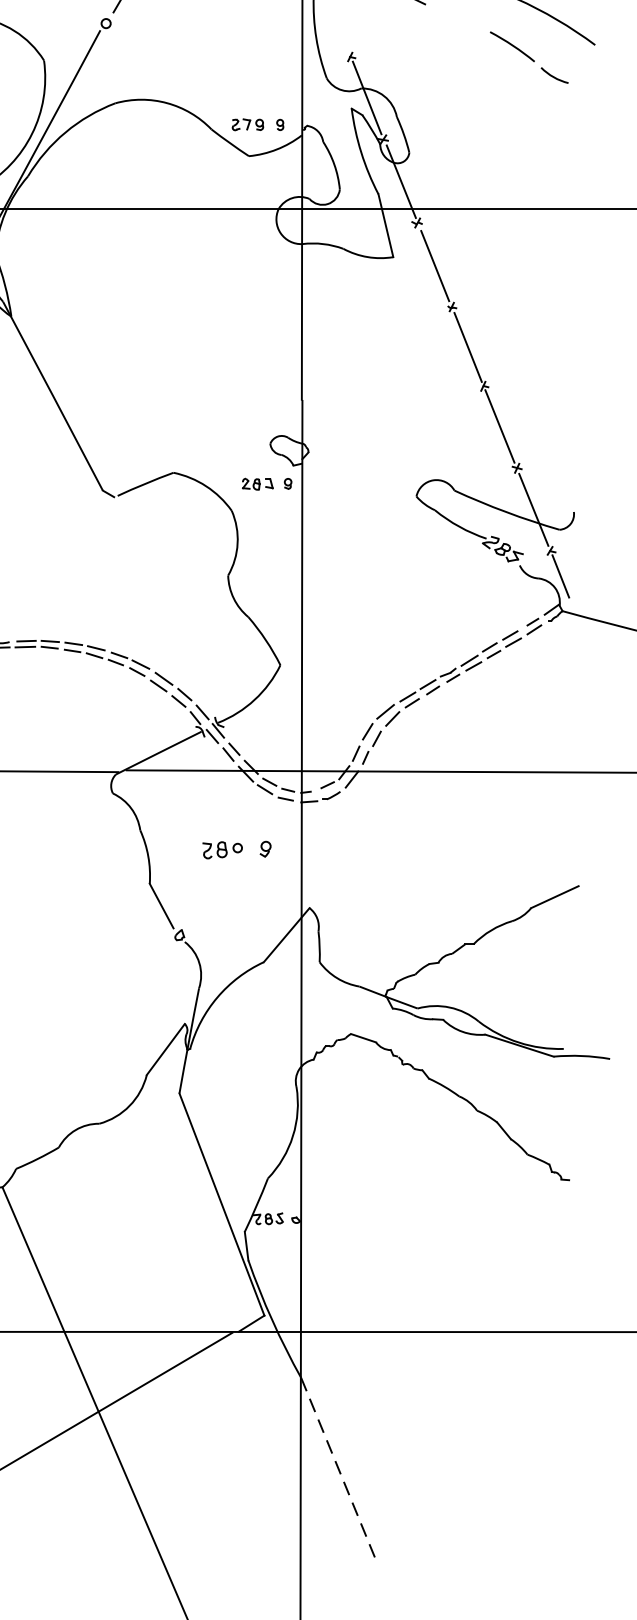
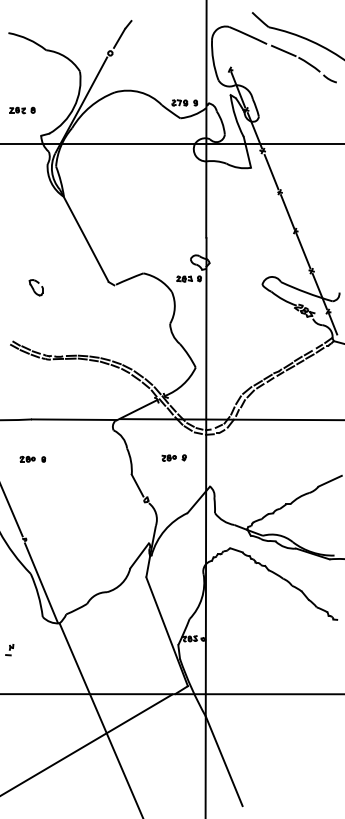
line: (459, 17) -> (283, 50), added
part: (234, 848) -> (173, 457), size x0.71
line: (339, 1469) -> (224, 761), dashed -> solid

